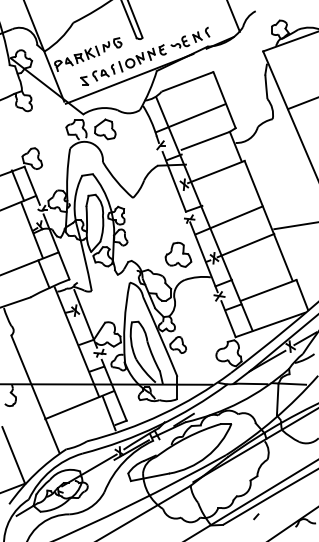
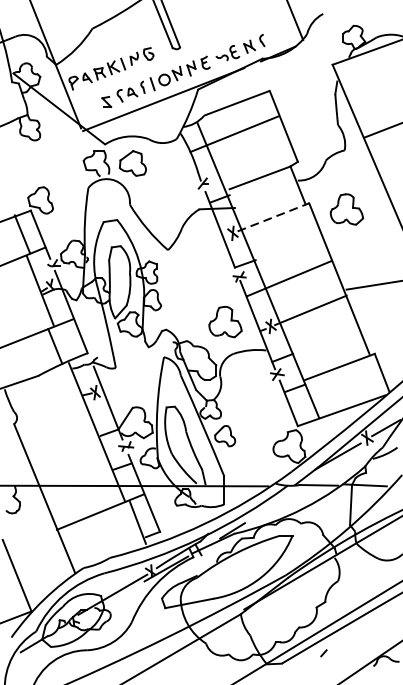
line: (190, 118) -> (234, 134), moved
part: (274, 165) -> (346, 209), added
line: (216, 171) -> (273, 216), solid -> dashed

